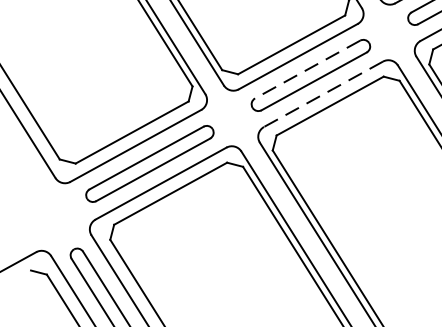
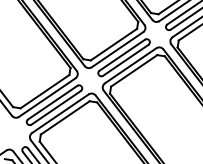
line: (305, 70) -> (121, 55), dashed -> solid
line: (322, 95) -> (130, 66), dashed -> solid

